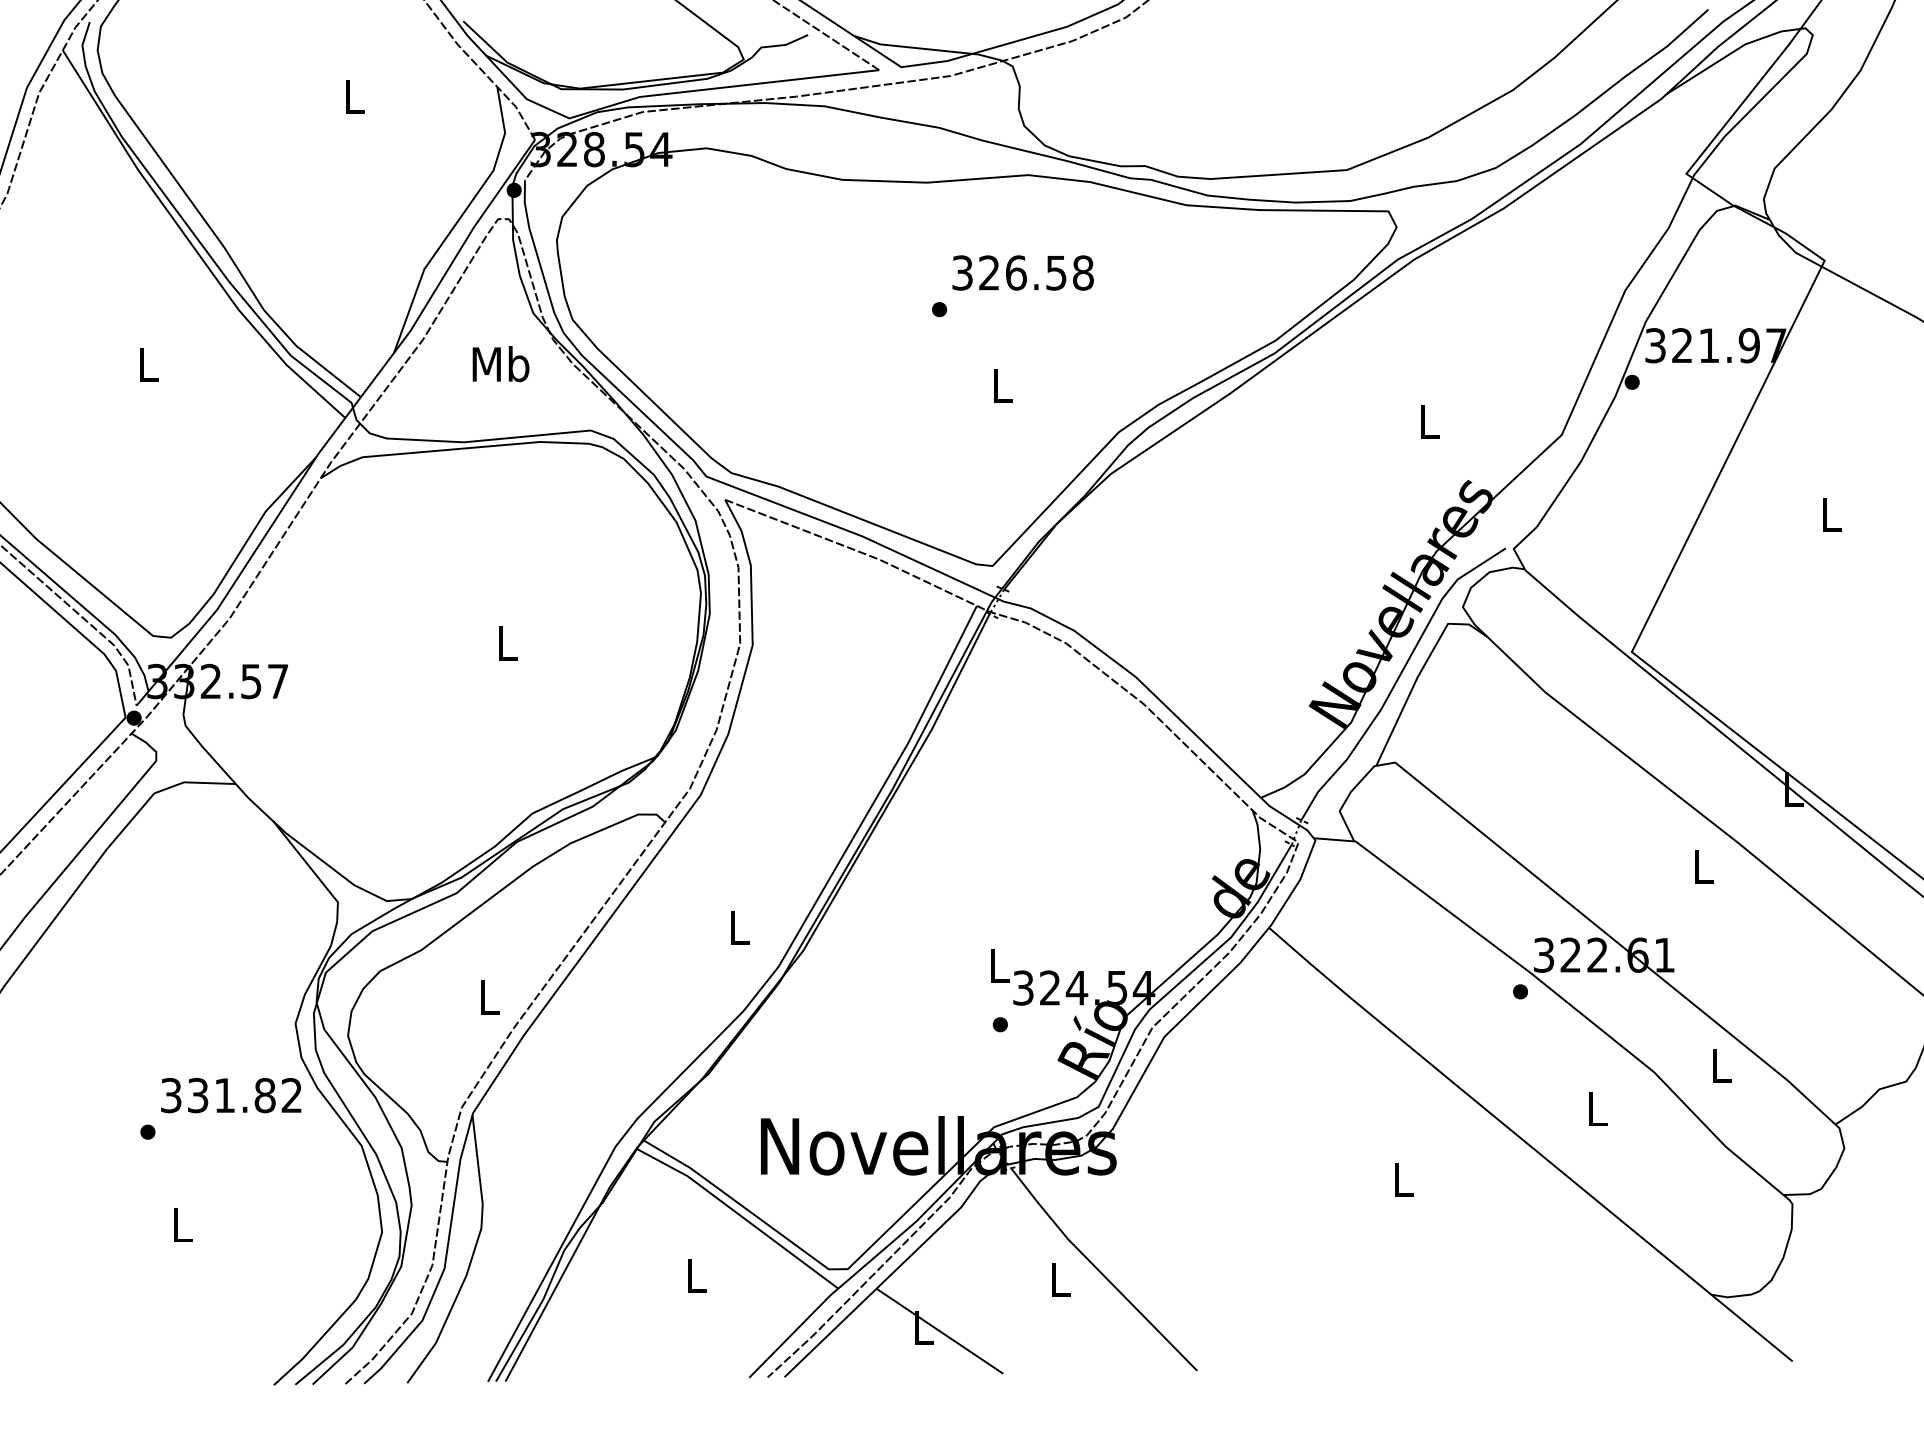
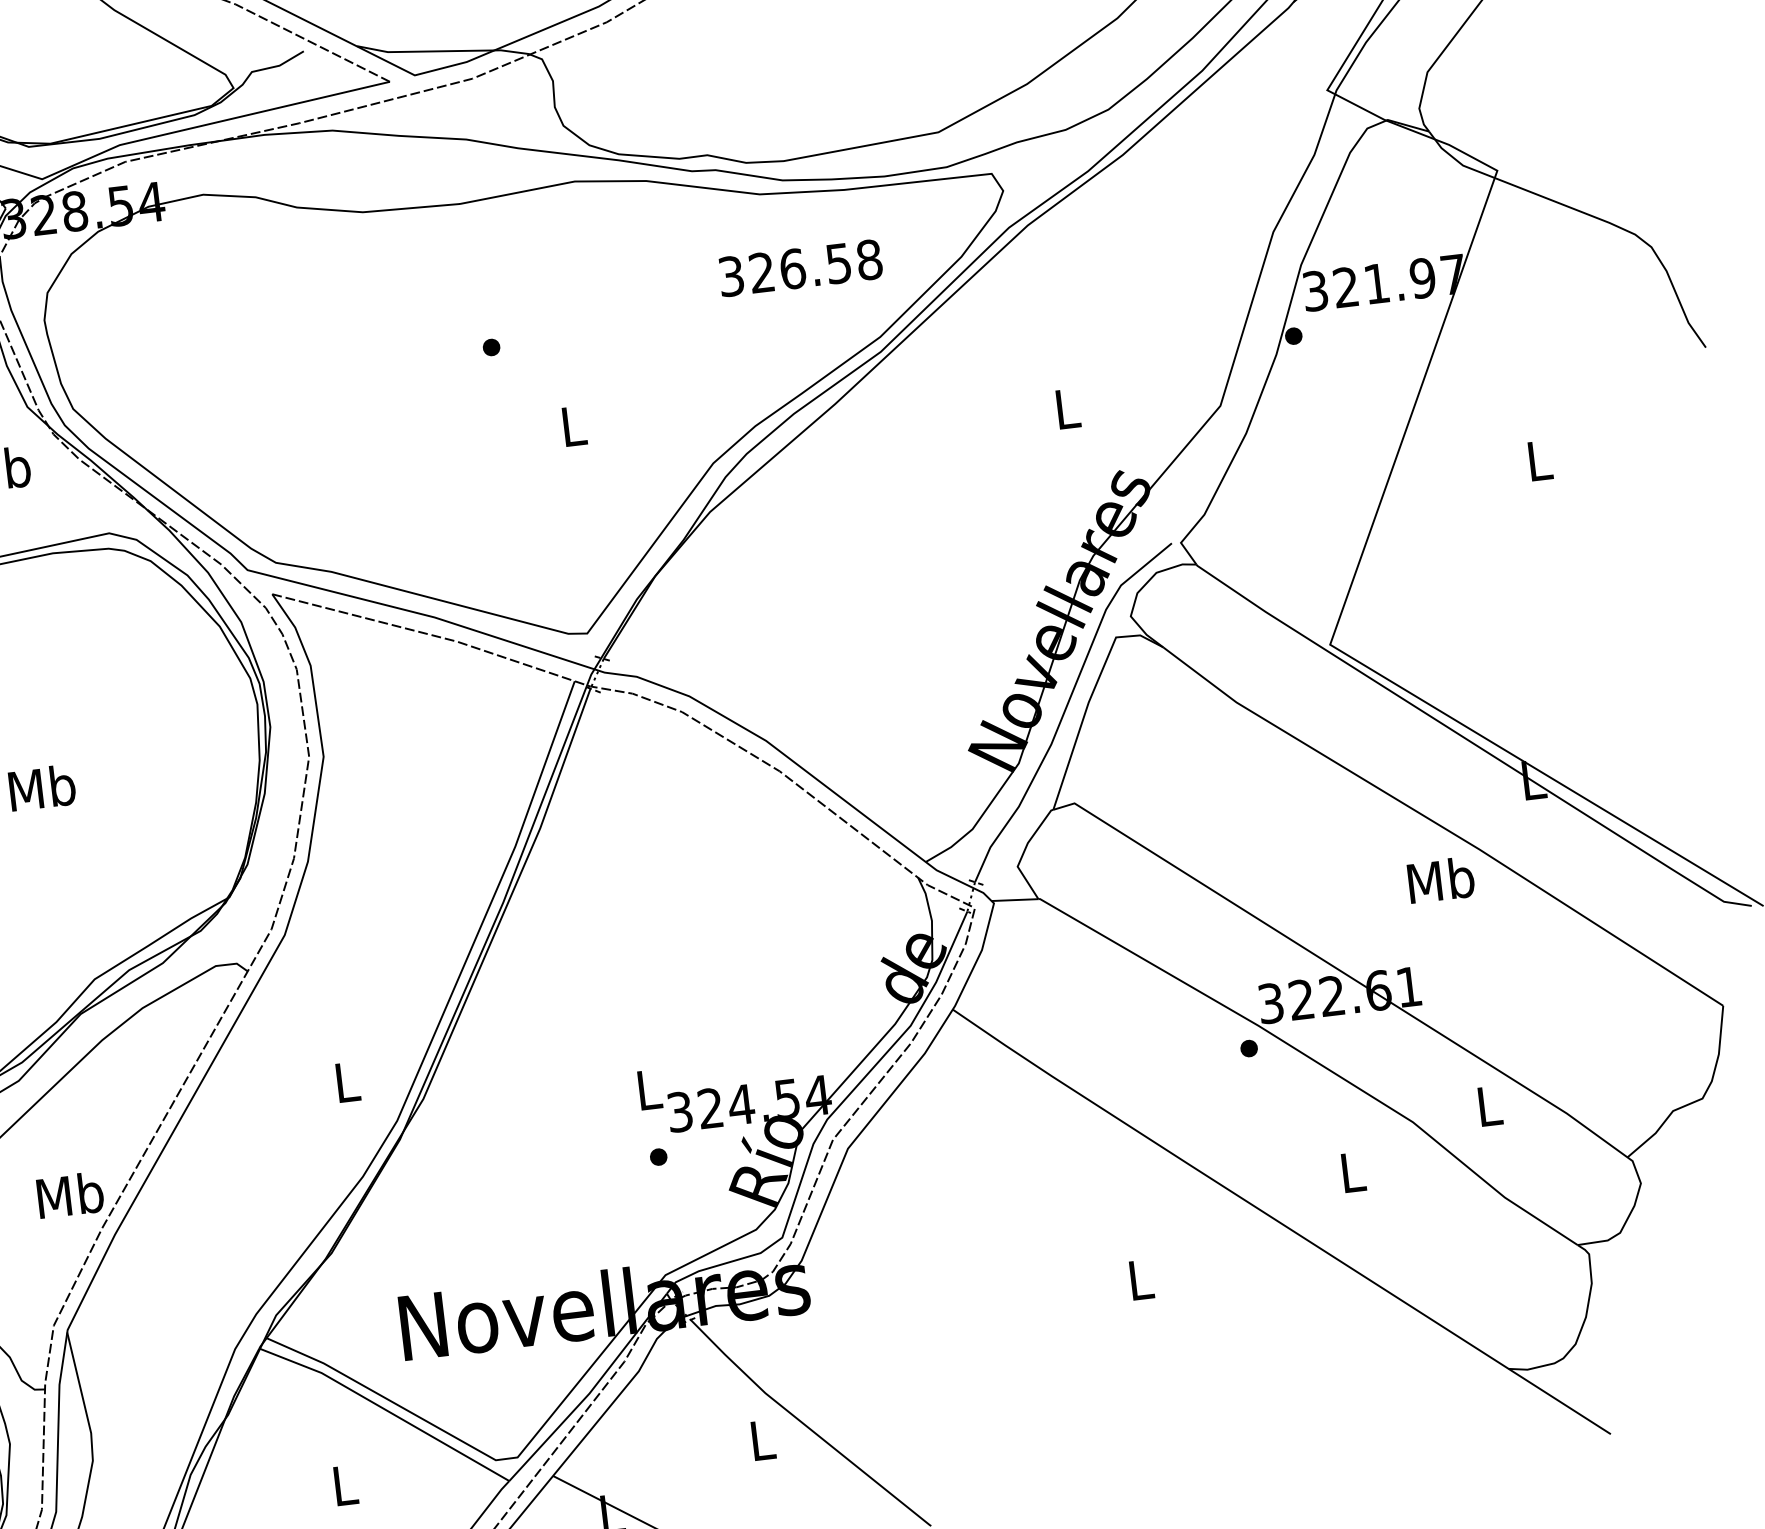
text: (1022, 272) -> (799, 267), moved
text: (506, 643) -> (41, 788), L -> Mb
text: (1703, 866) -> (1441, 880), L -> Mb
text: (489, 997) -> (70, 1195), L -> Mb

